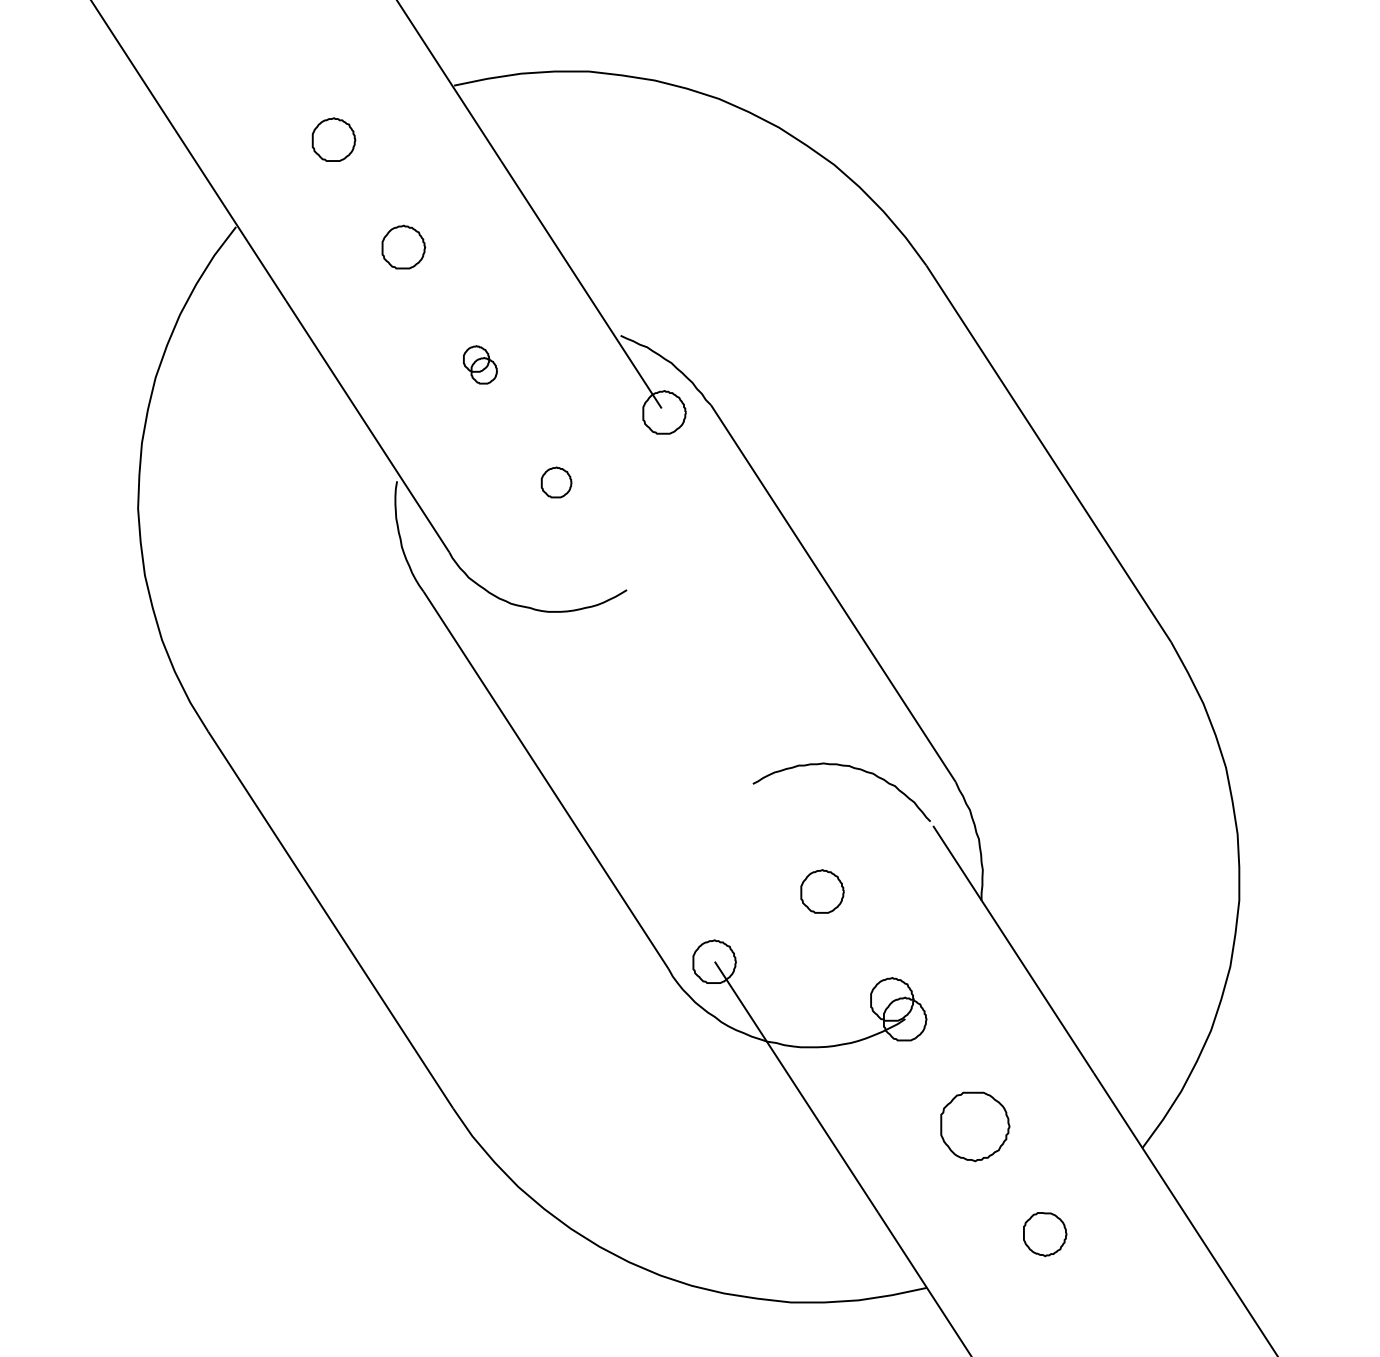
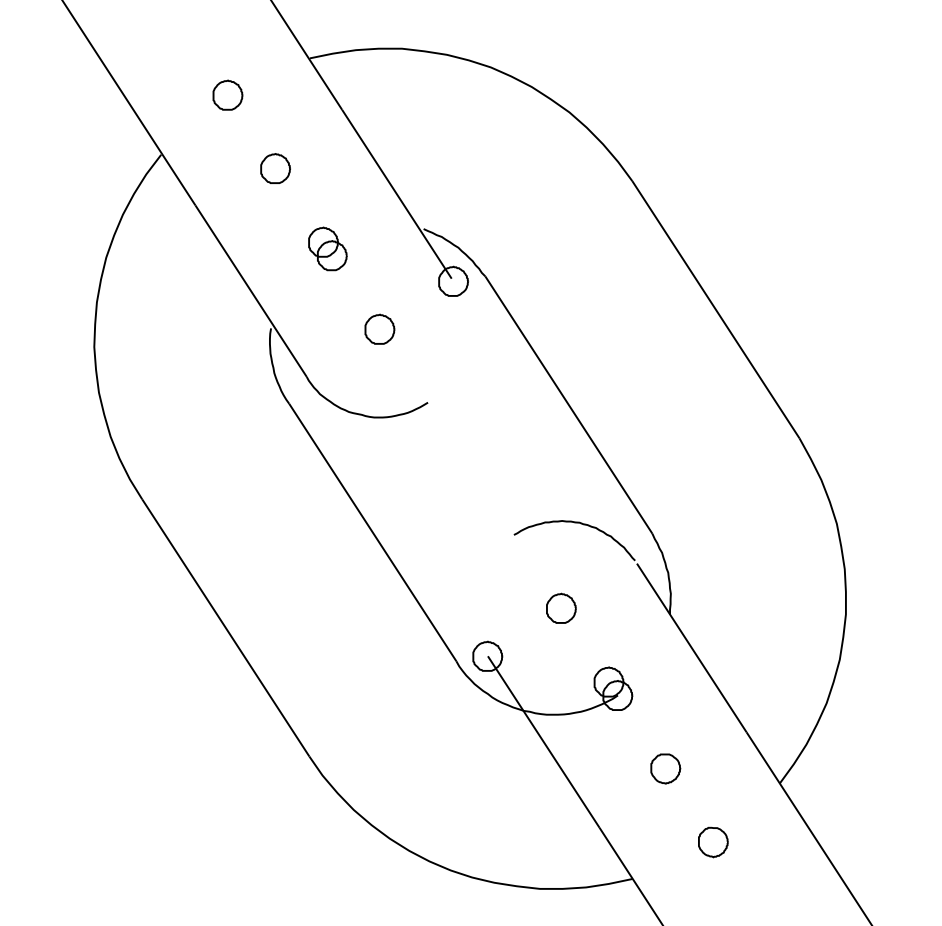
part: (479, 364) -> (327, 248), size x1.67
part: (555, 481) -> (379, 328), size x1.43
part: (974, 1126) -> (665, 768), size x0.62

